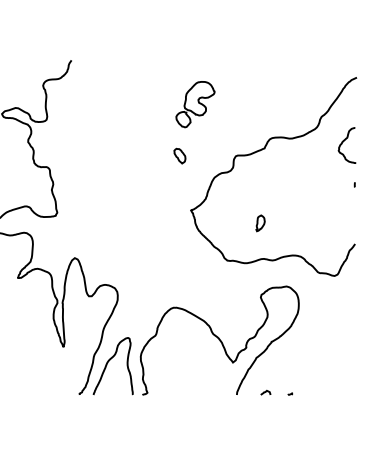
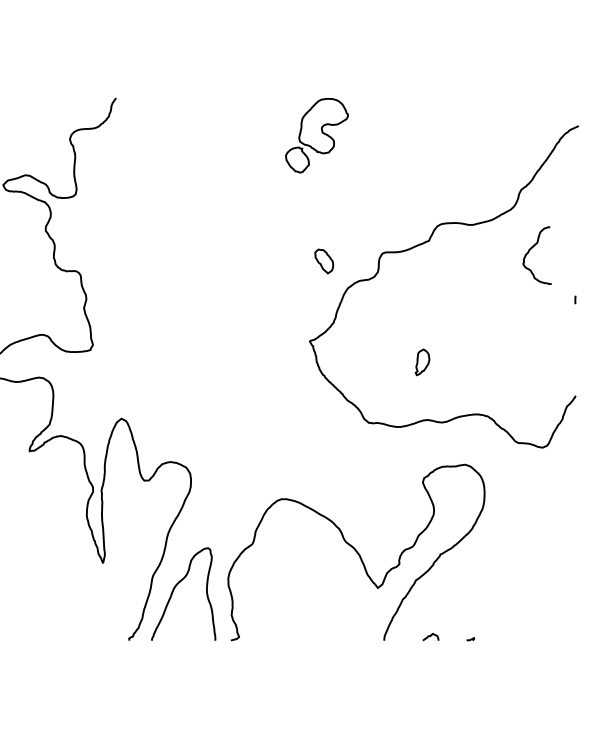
part: (195, 104) -> (317, 135), moved
curve: (342, 144) -> (529, 253), moved
part: (179, 155) -> (323, 260), moved

